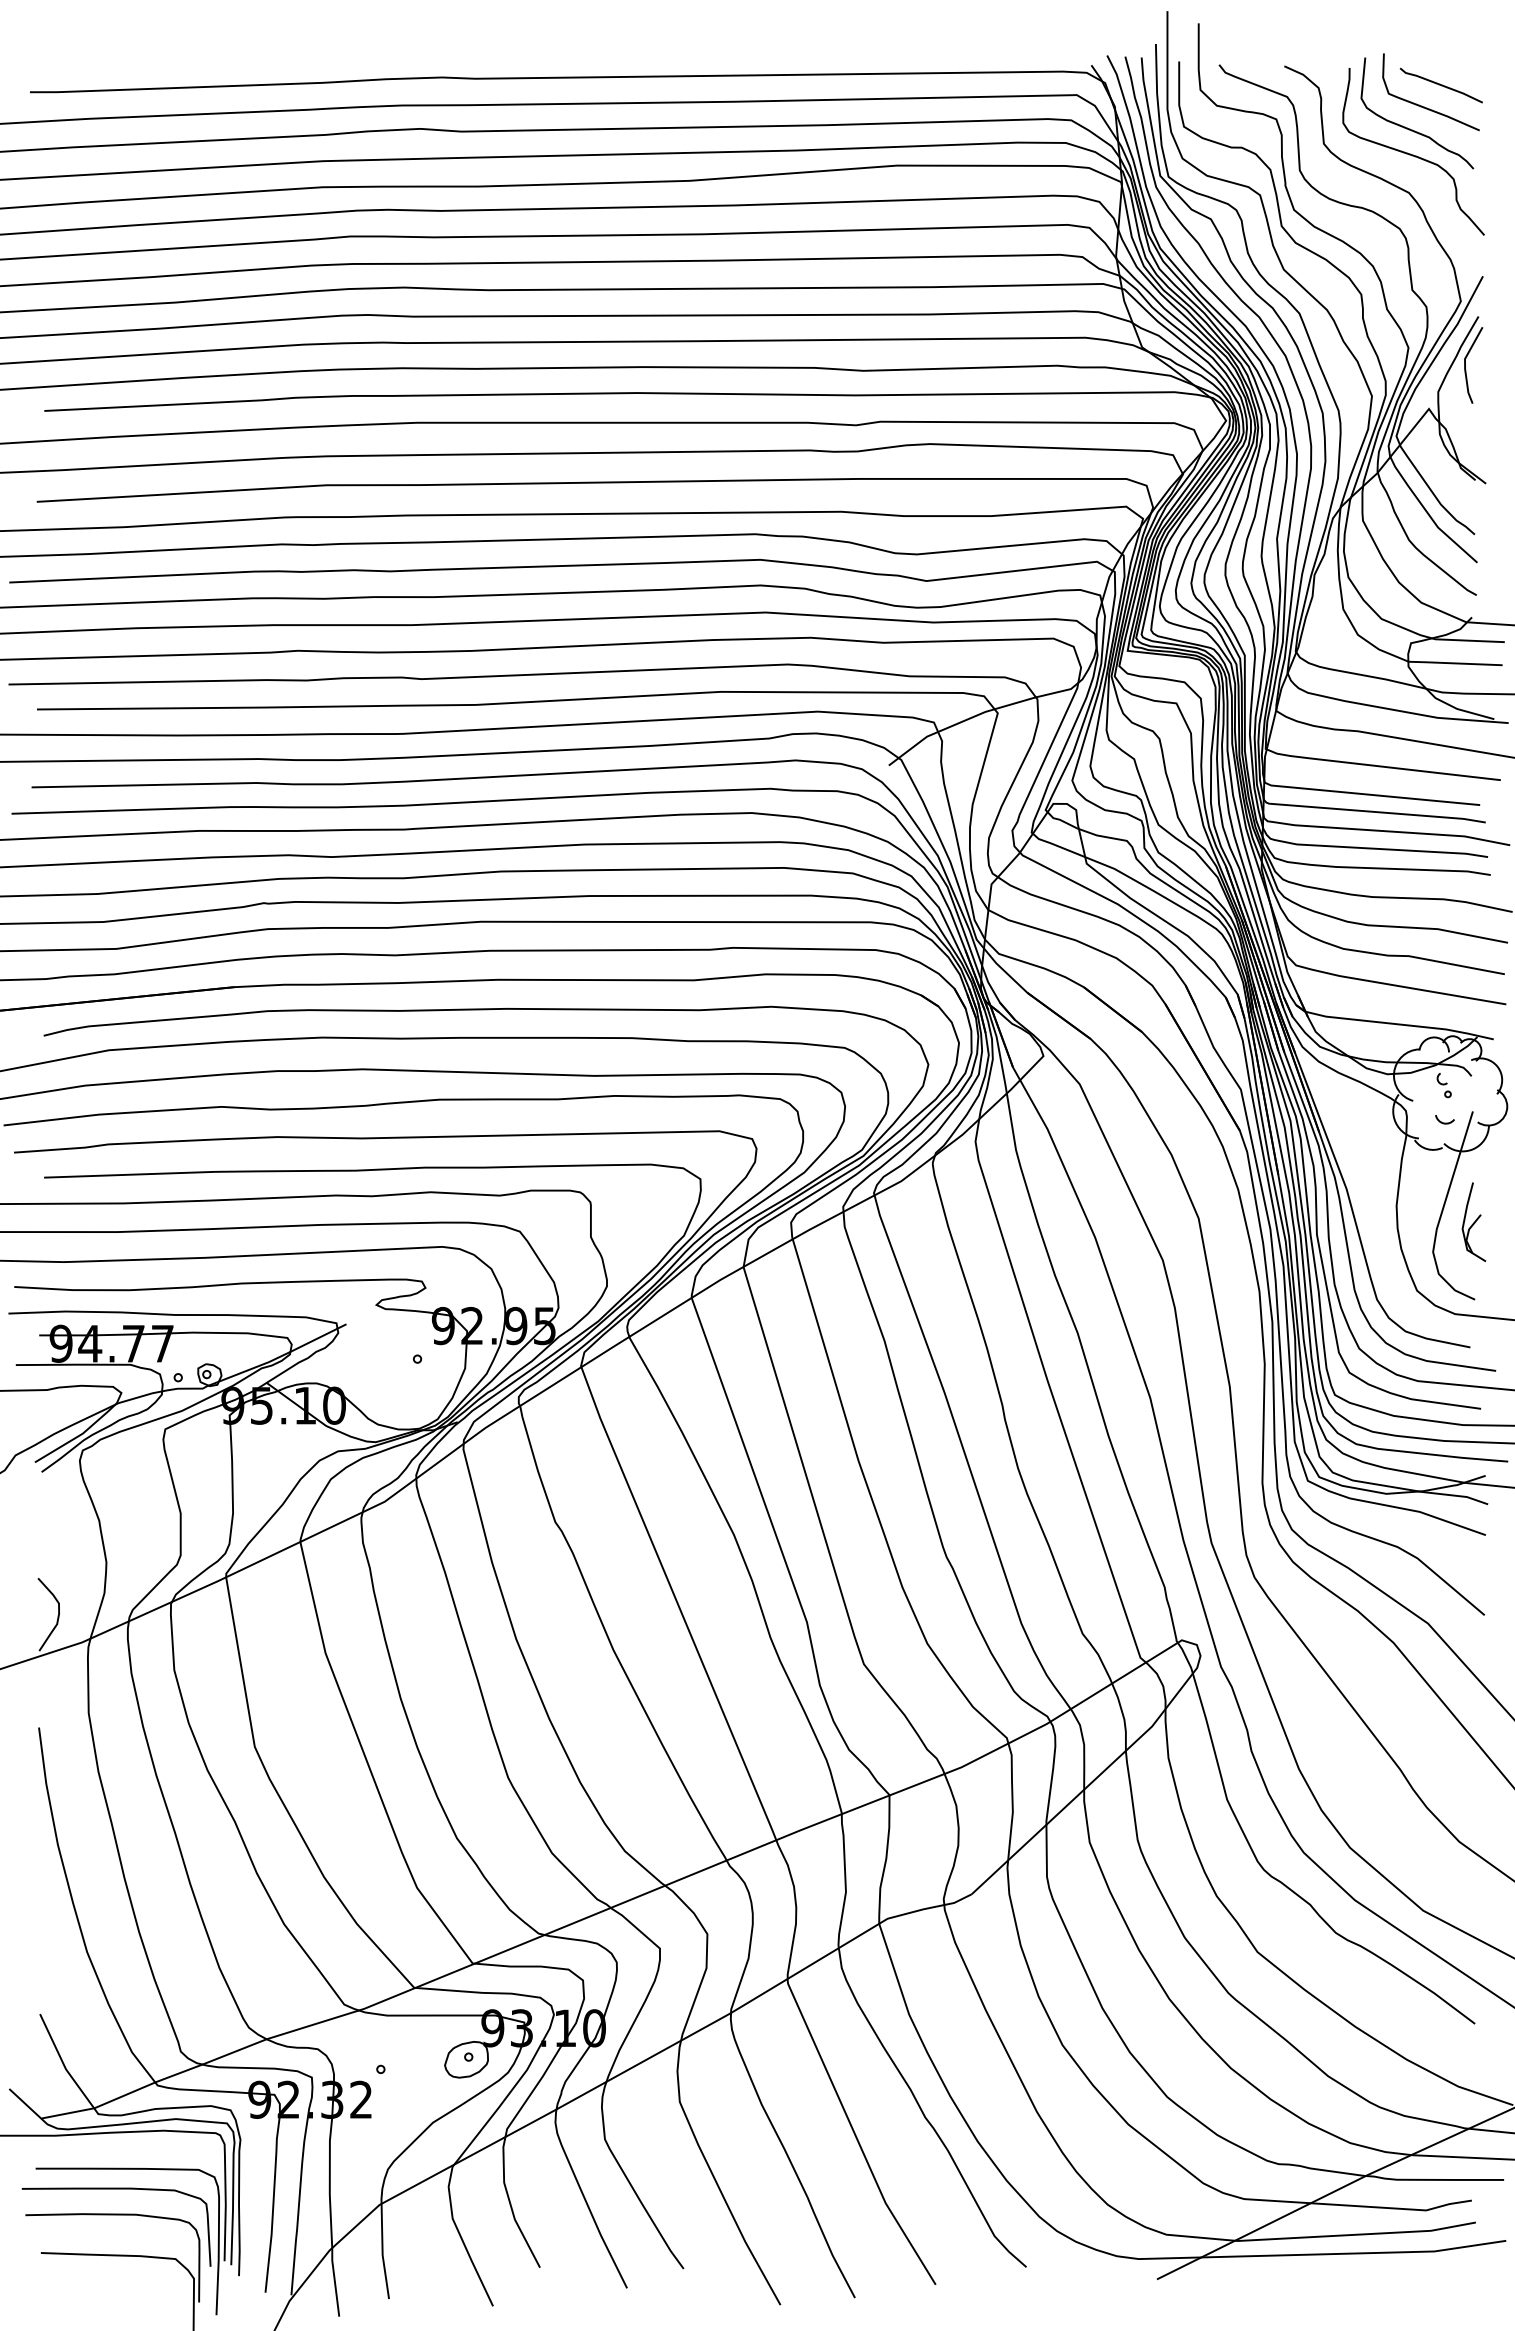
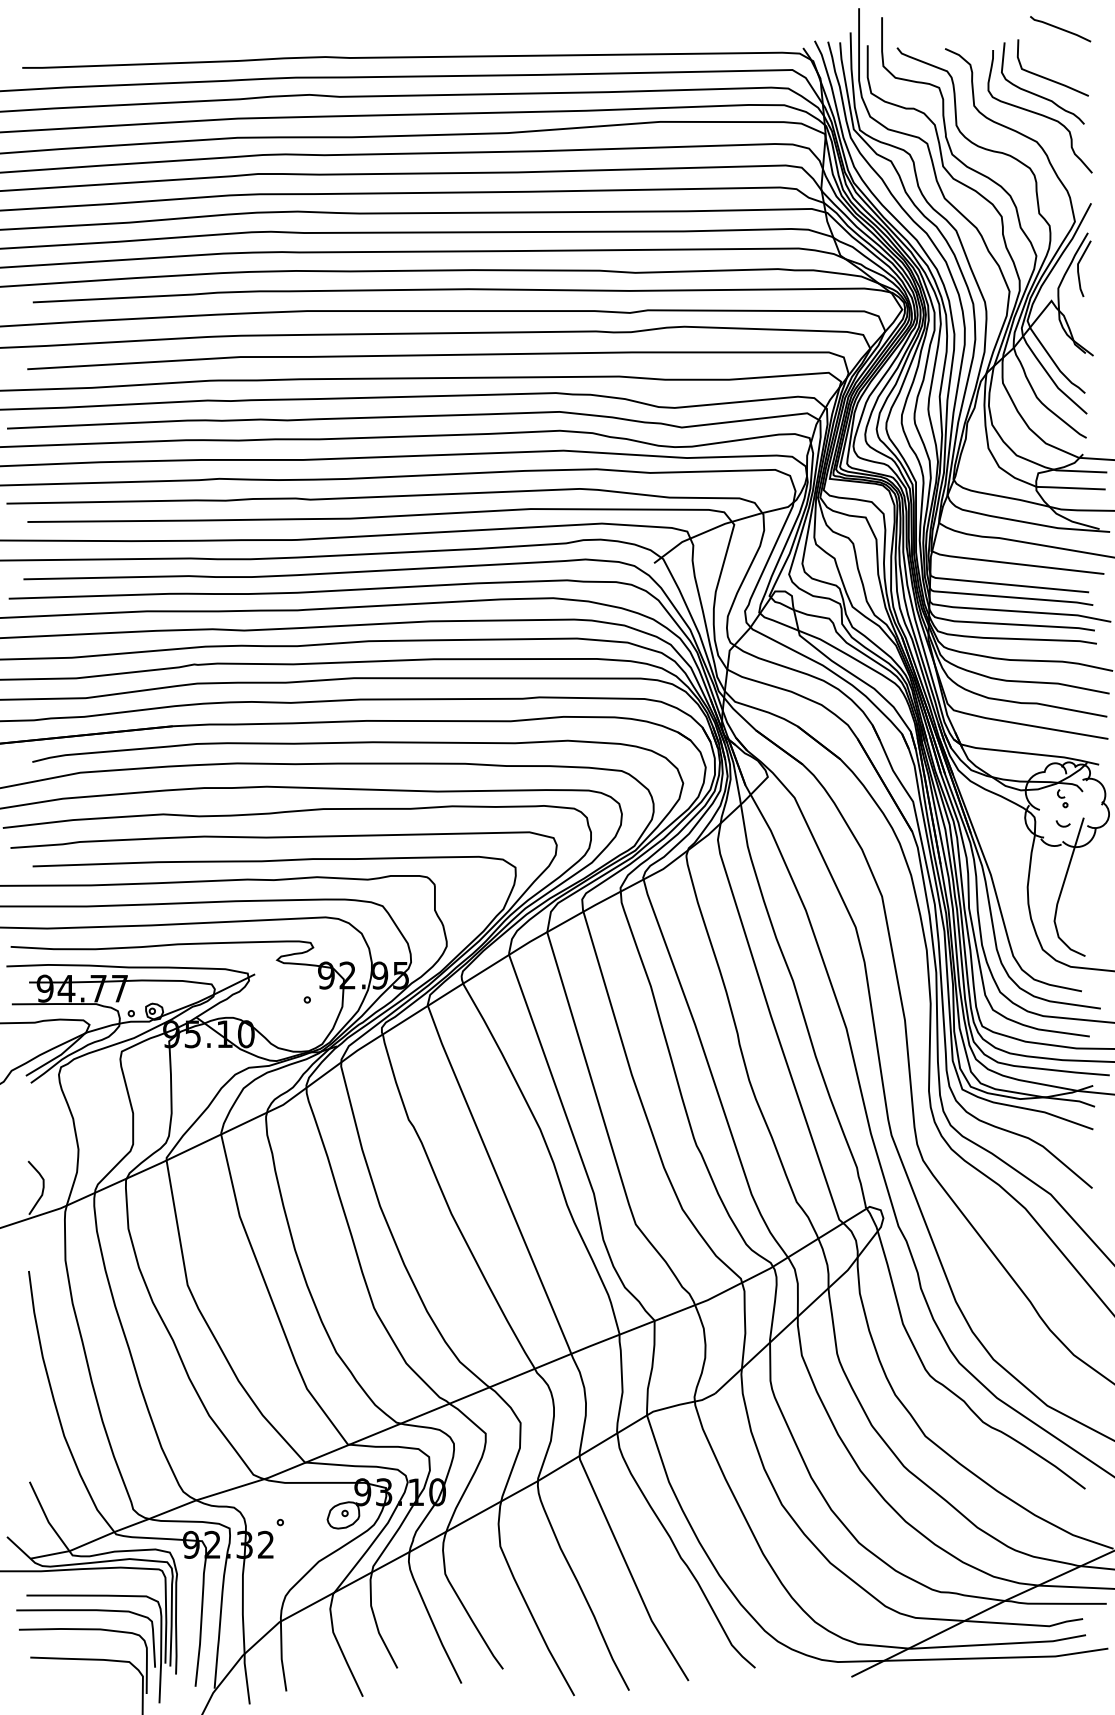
line: (1441, 85) -> (1060, 29), moved
part: (1473, 1222) -> (1084, 899), removed

